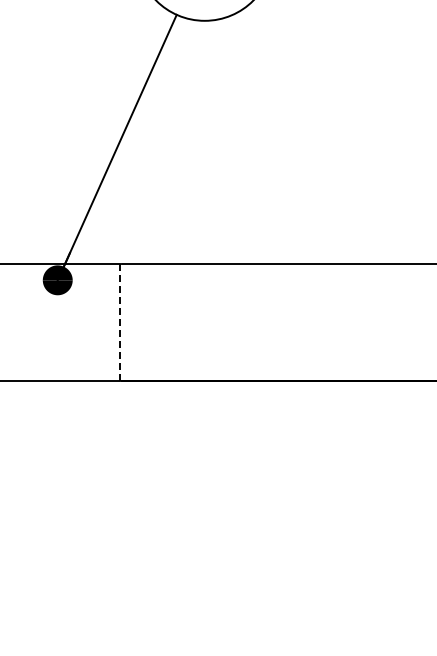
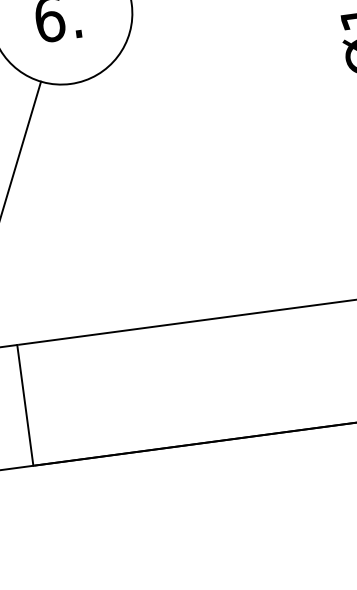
line: (120, 322) -> (25, 405), dashed -> solid

